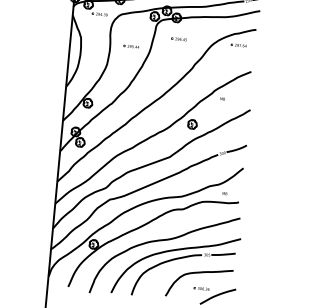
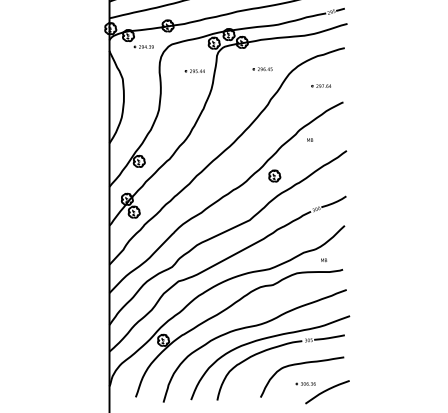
part: (179, 39) -> (262, 69), moved
part: (238, 44) -> (320, 85), moved
part: (131, 45) -> (194, 70), moved

